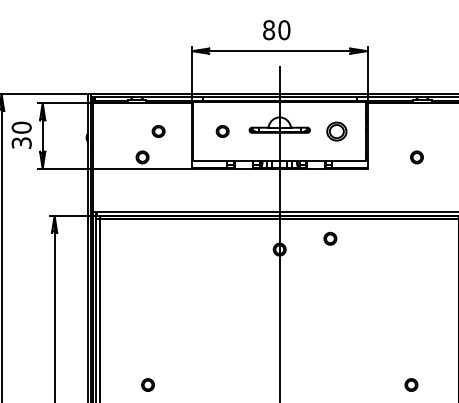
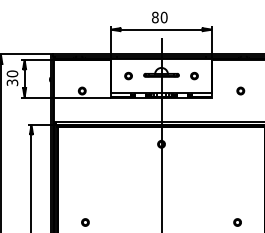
part: (158, 130) -> (91, 75), removed
part: (336, 130) -> (194, 75), size x0.62
part: (329, 237) -> (190, 137), removed

